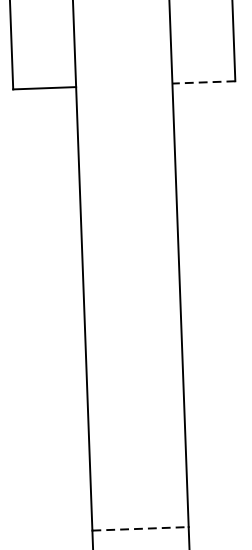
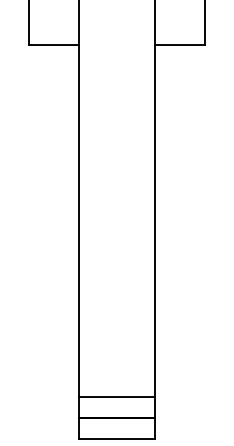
line: (204, 82) -> (180, 45), dashed -> solid
line: (141, 528) -> (117, 396), dashed -> solid

